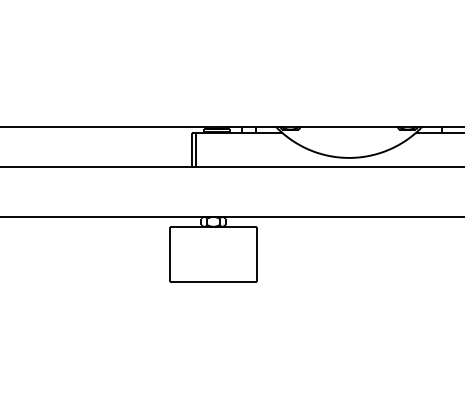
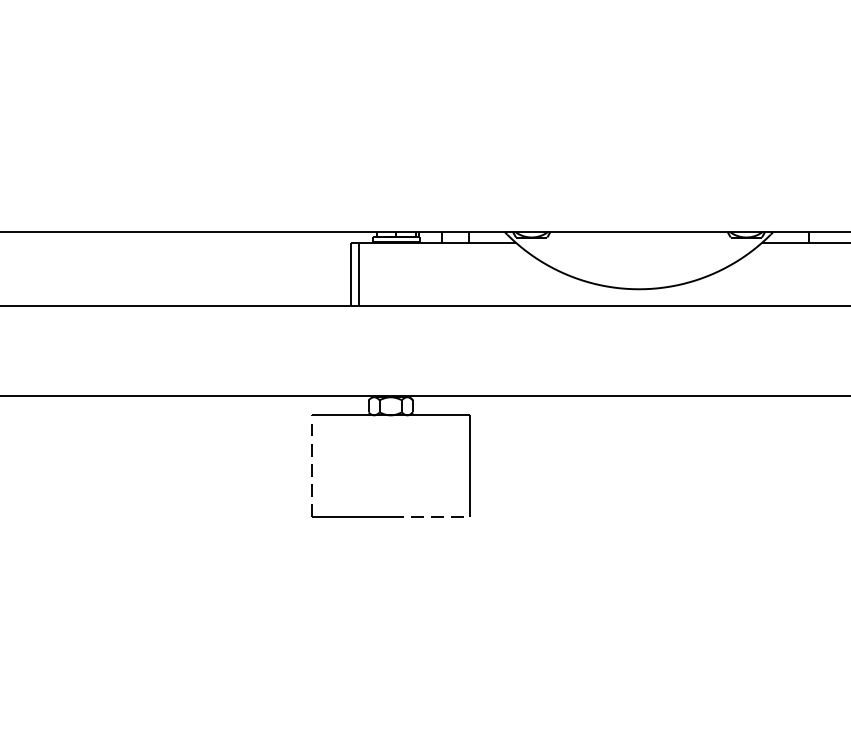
line: (170, 254) -> (311, 466), solid -> dashed
line: (235, 282) -> (430, 517), solid -> dashed

